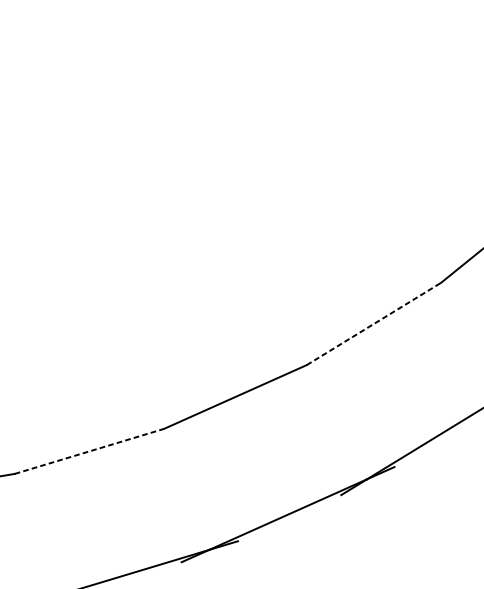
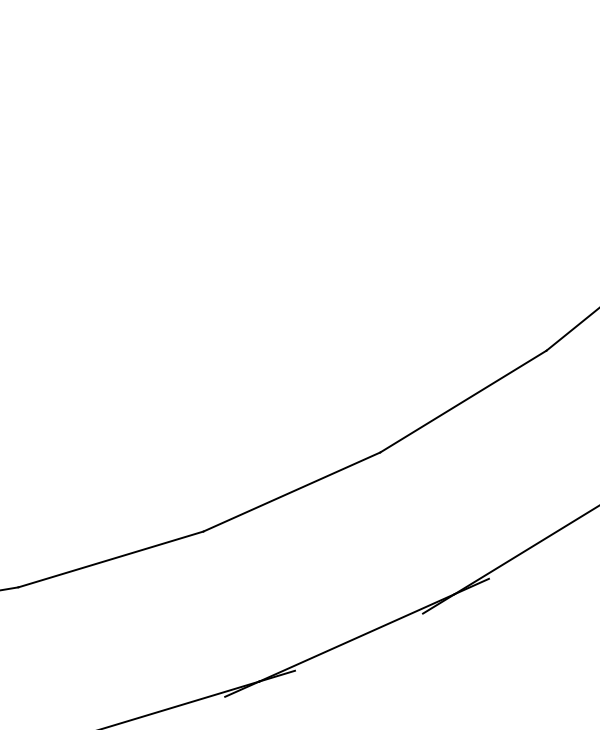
line: (373, 323) -> (463, 401), dashed -> solid
line: (89, 451) -> (110, 559), dashed -> solid

